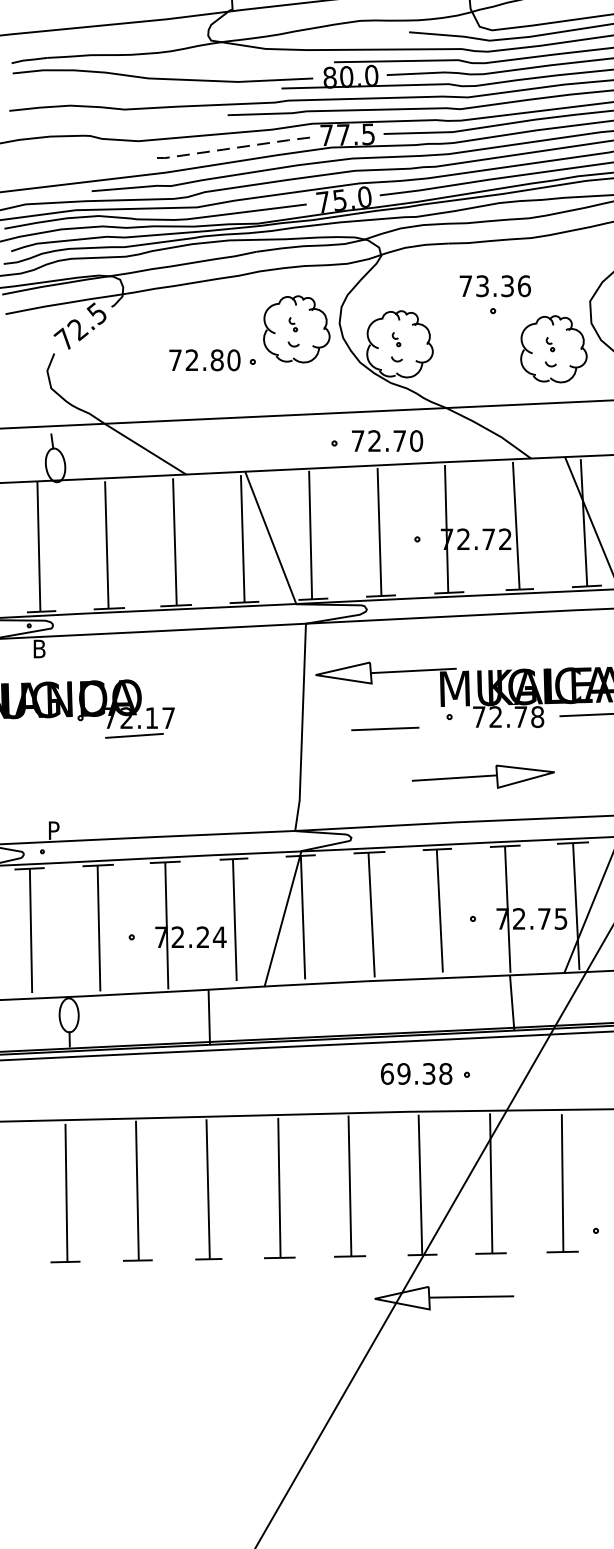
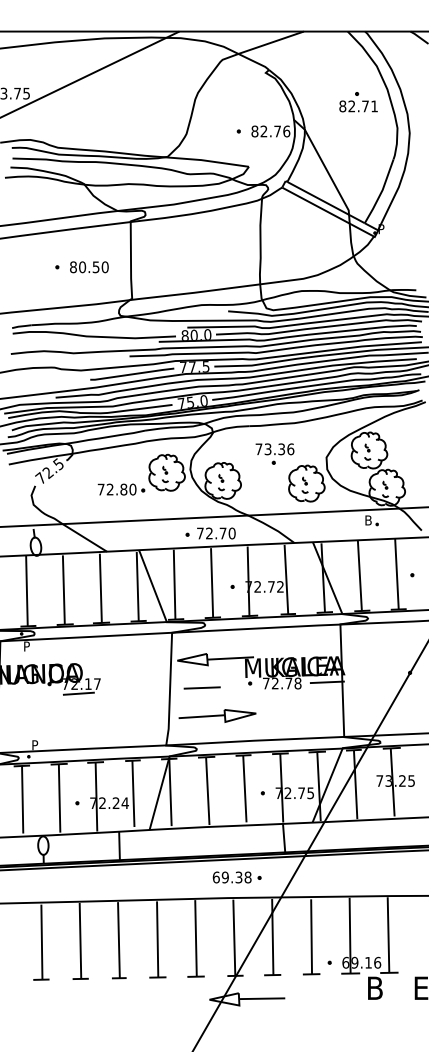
line: (233, 148) -> (132, 374), dashed -> solid
text: (39, 648) -> (27, 646), B -> P
line: (383, 728) -> (201, 687), moved
part: (483, 775) -> (217, 715), moved

